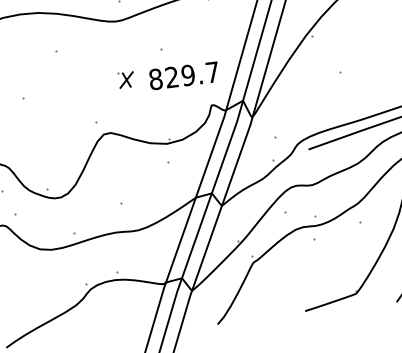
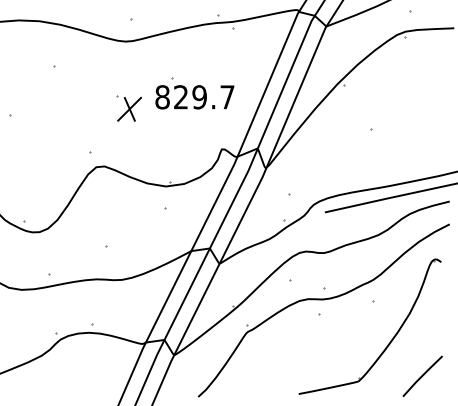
text: (183, 76) -> (194, 97), moved
part: (126, 79) -> (129, 108), size x1.43

